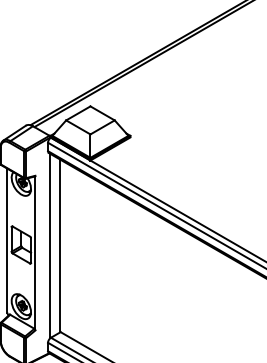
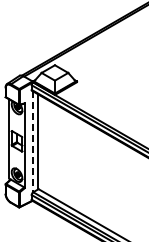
line: (51, 245) -> (33, 141), solid -> dashed

